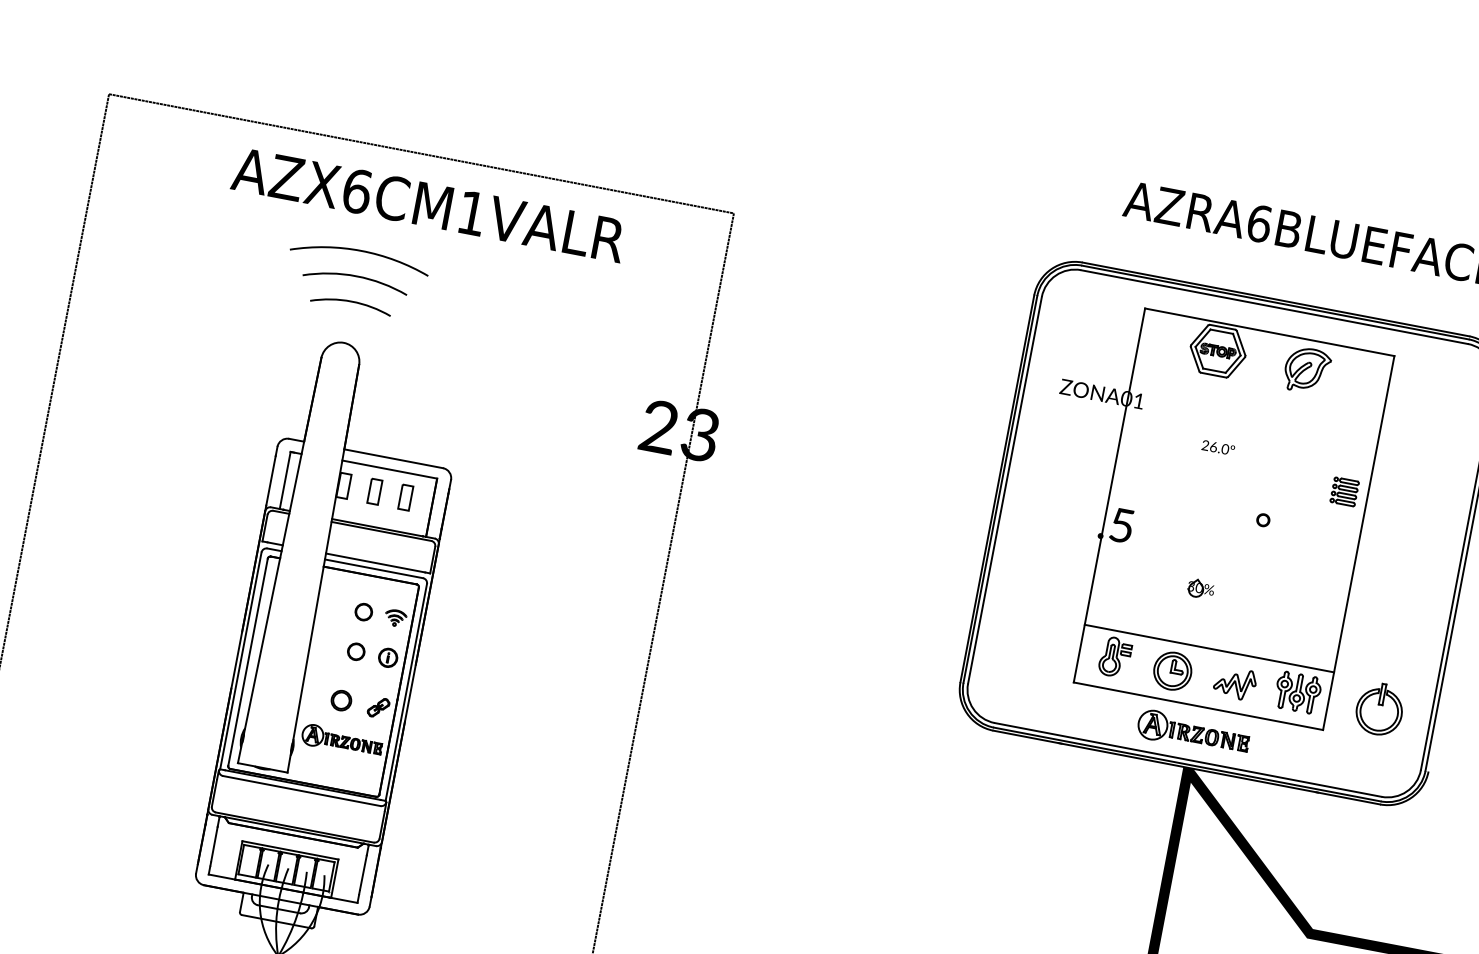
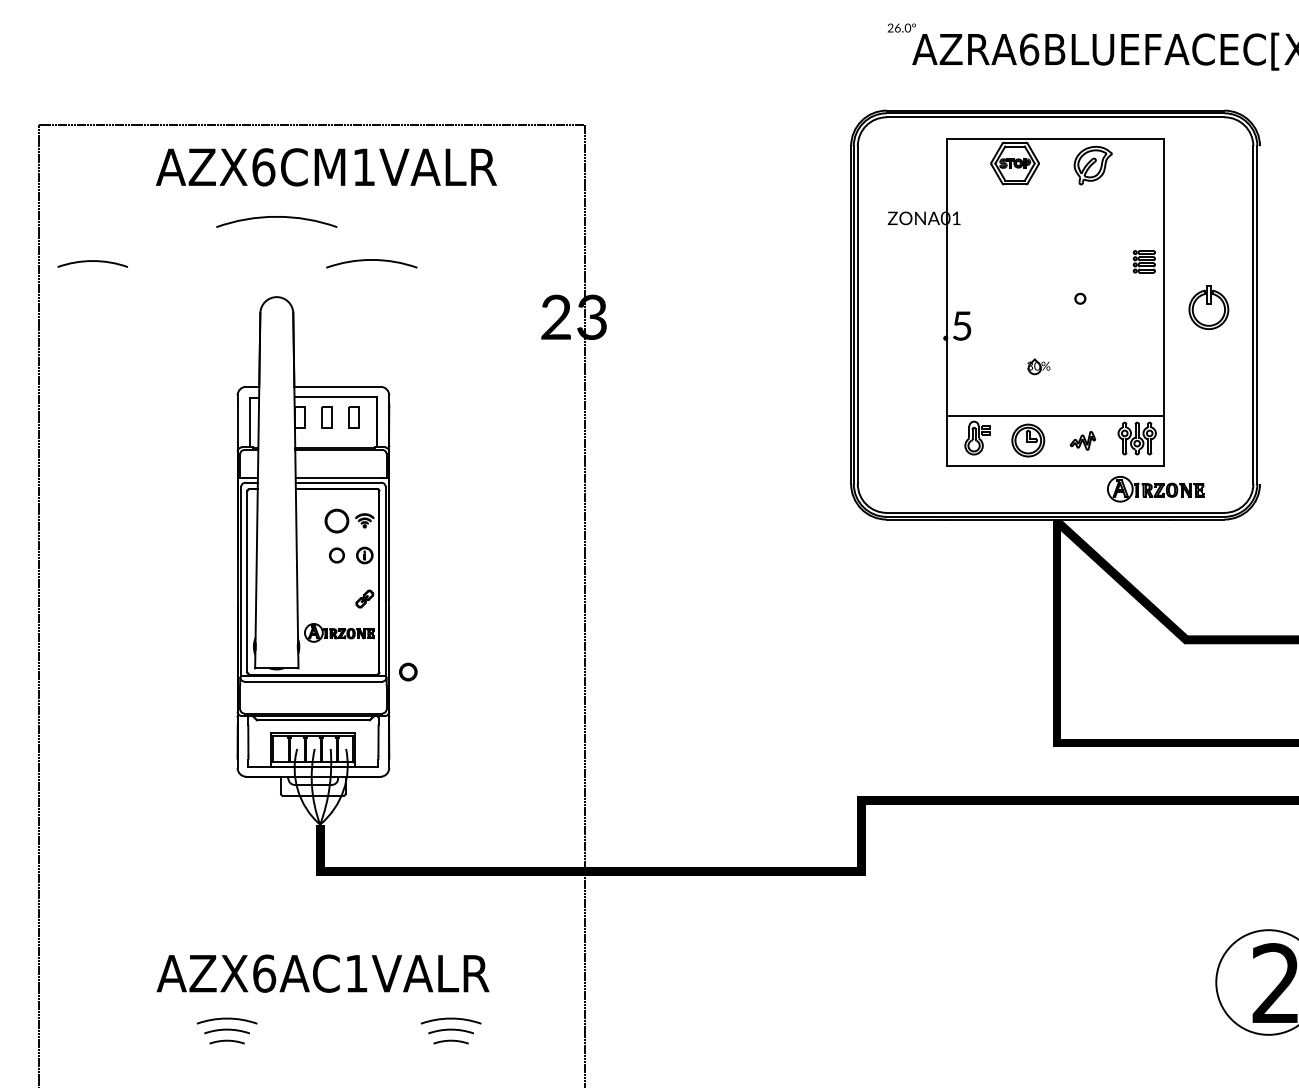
arc: (356, 276) -> (371, 260), moved
arc: (351, 302) -> (92, 261), moved
text: (1218, 447) -> (901, 27), moved
circle: (363, 611) -> (336, 520), size x1.6
part: (1234, 682) -> (1082, 440), size x0.7
part: (341, 700) -> (408, 671), moved
part: (1379, 709) -> (1208, 307), moved
part: (1193, 733) -> (1155, 489), moved

